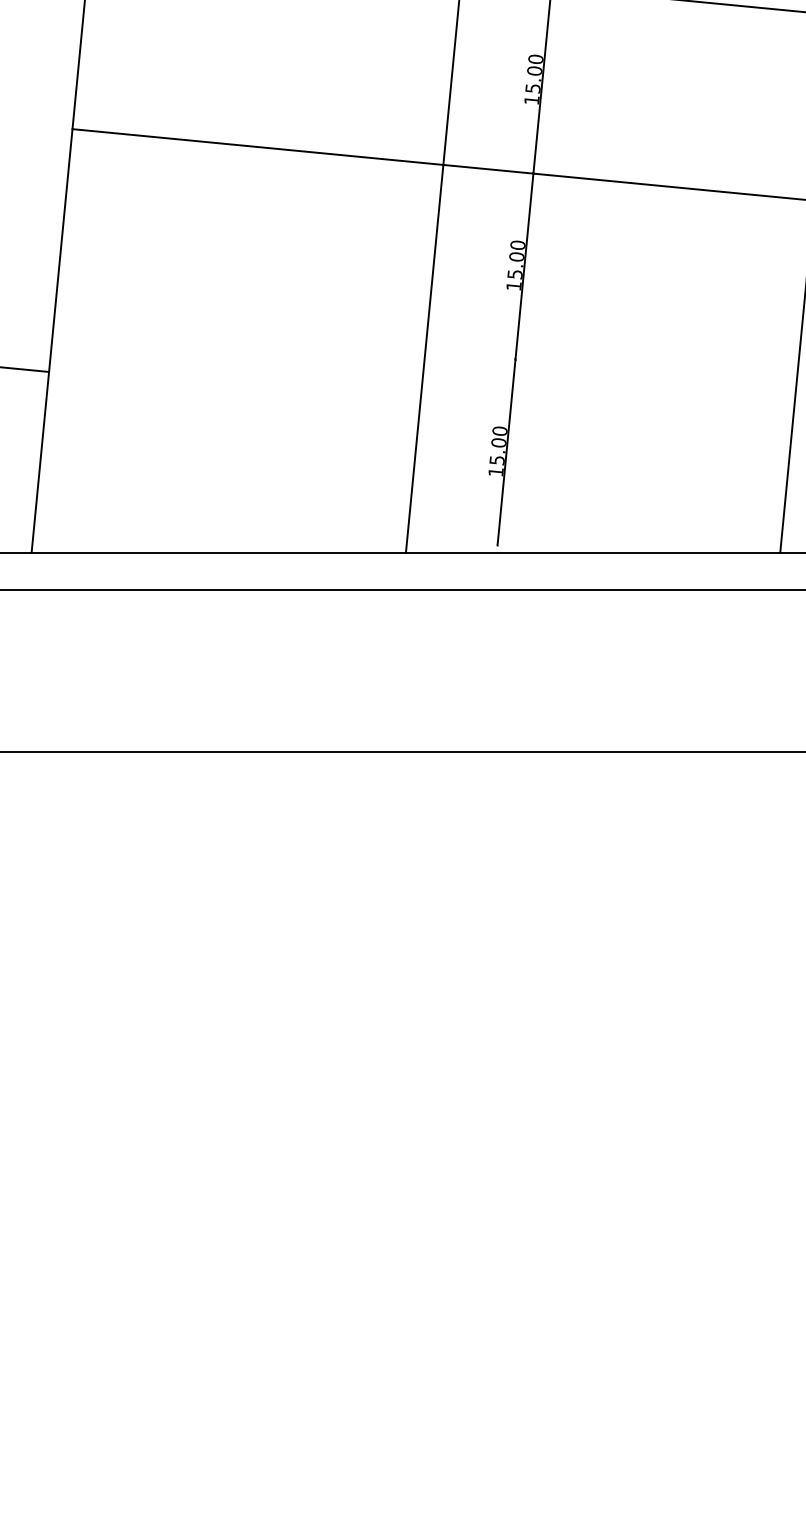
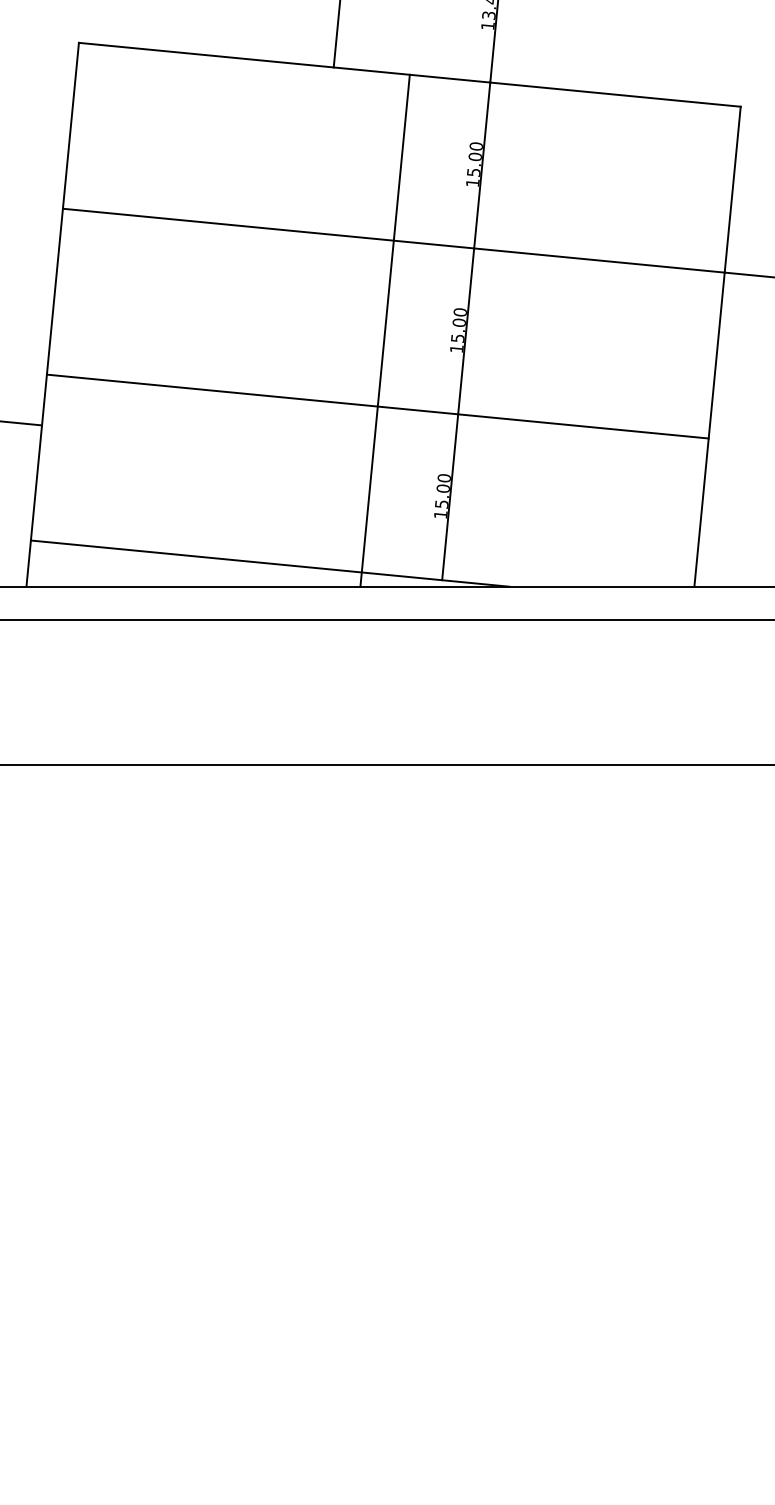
line: (425, 350) -> (377, 406), added
line: (304, 526) -> (269, 563), added

